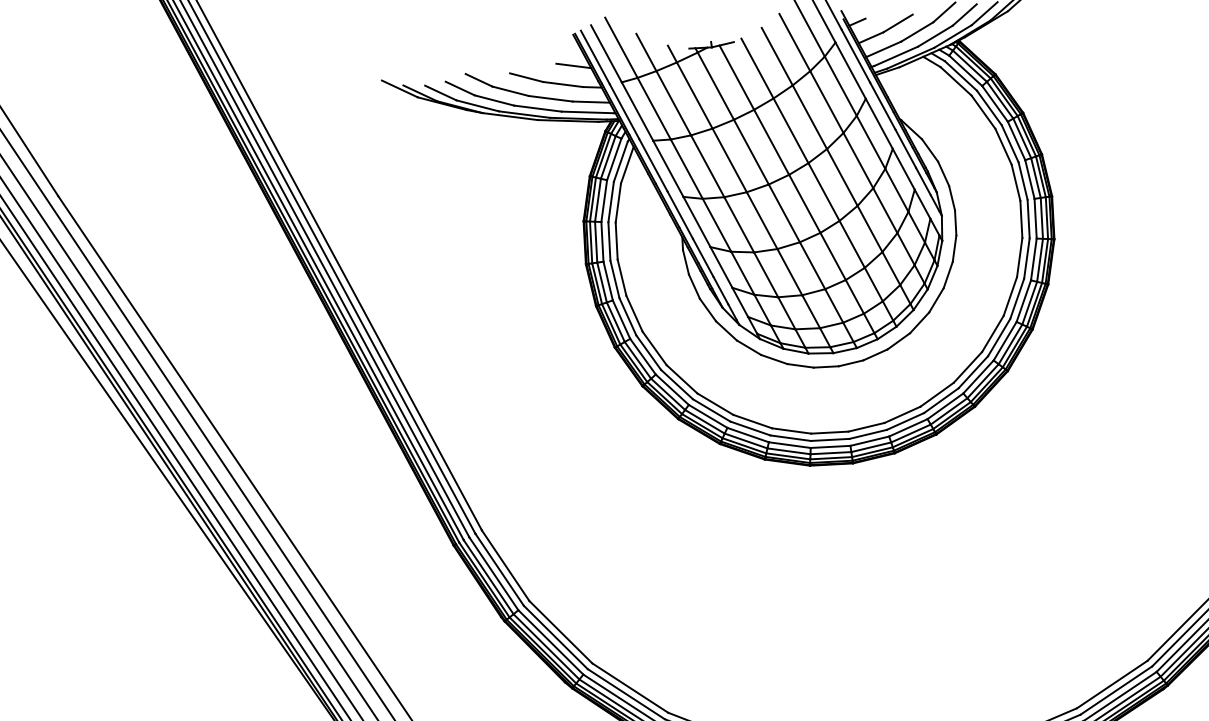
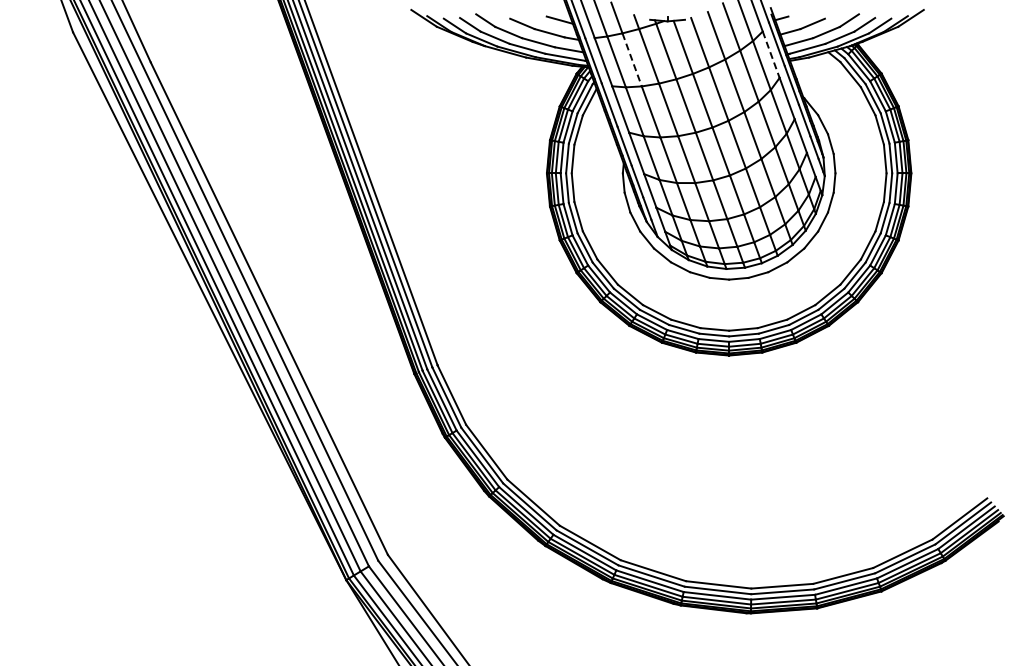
line: (851, 70) -> (771, 54), solid -> dashed
line: (674, 103) -> (632, 60), solid -> dashed

